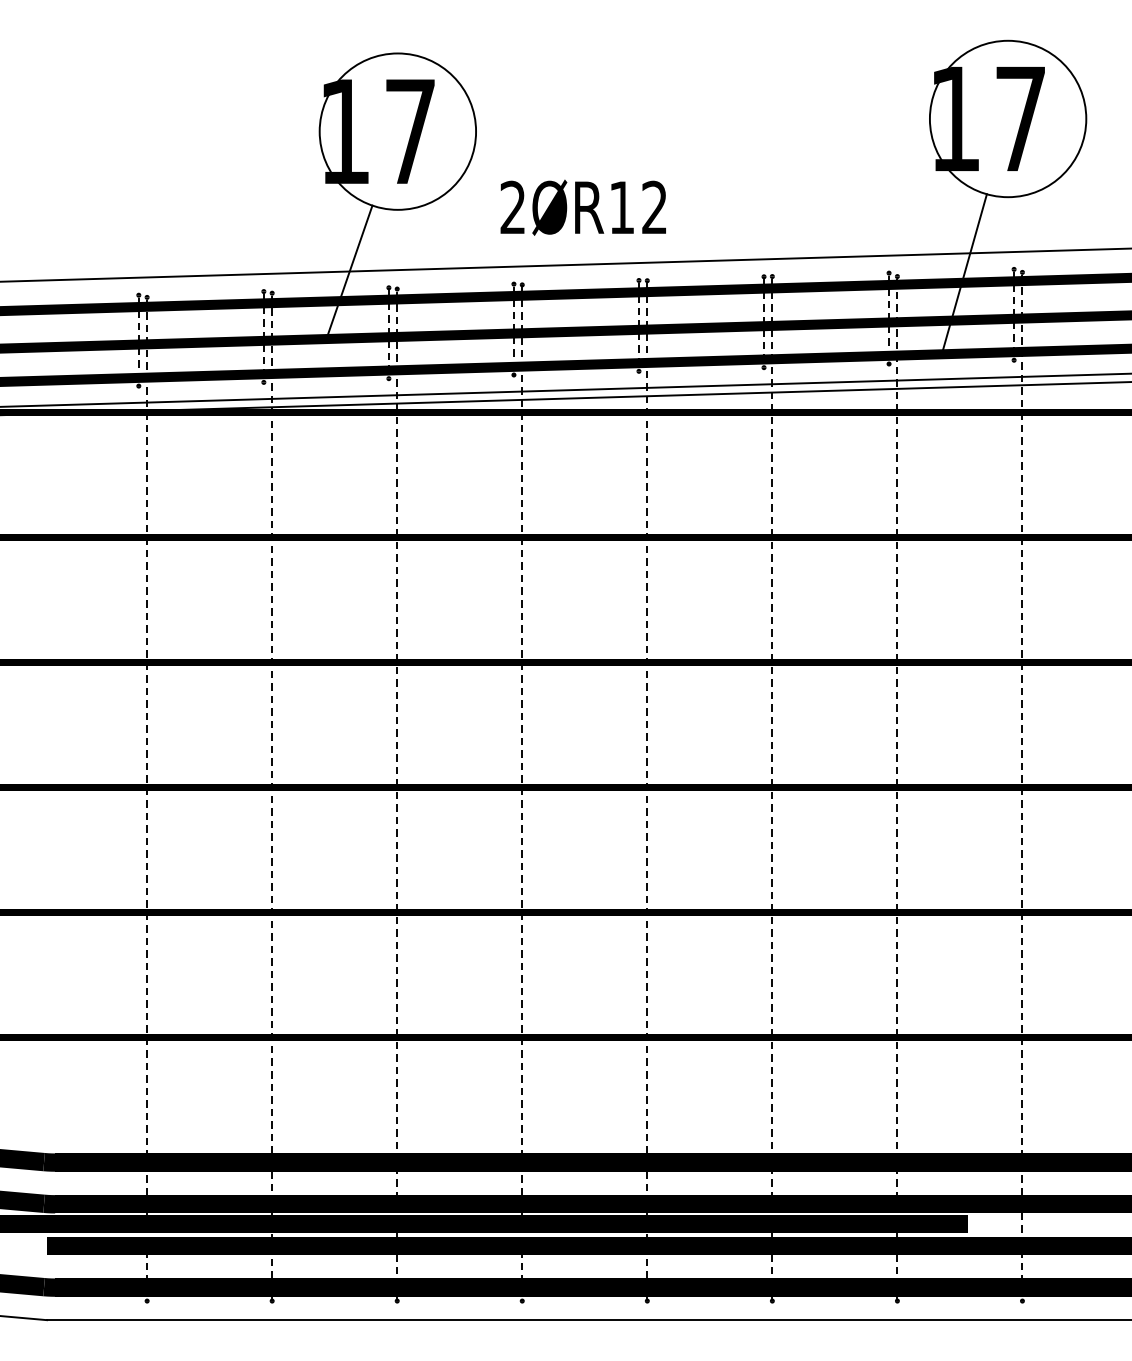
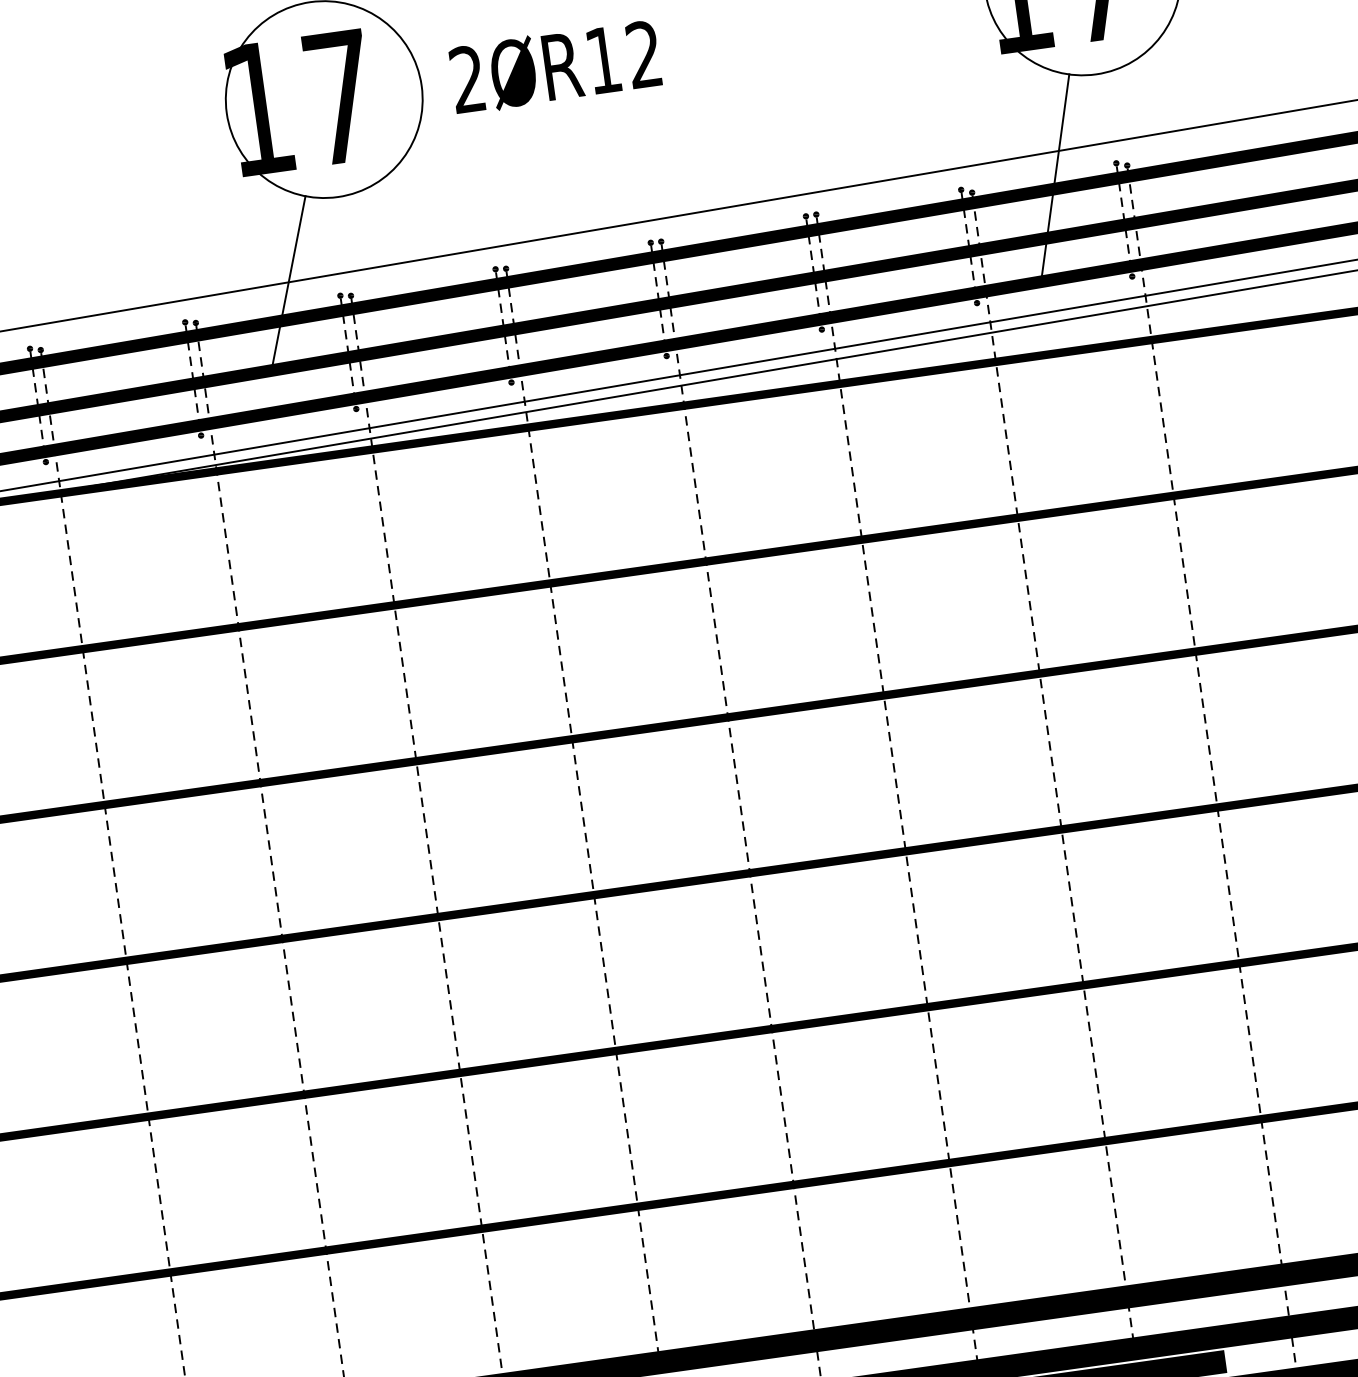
text: (582, 207) -> (554, 67), moved

